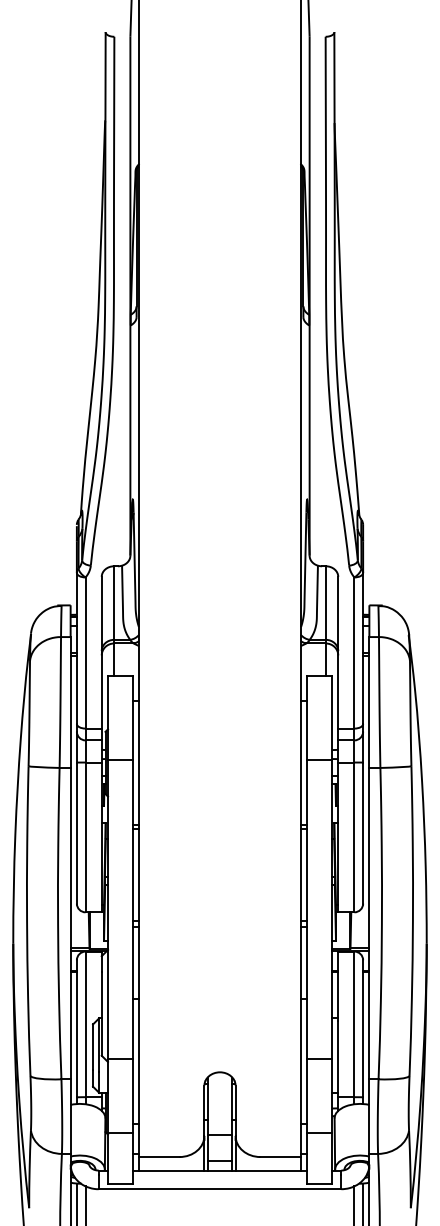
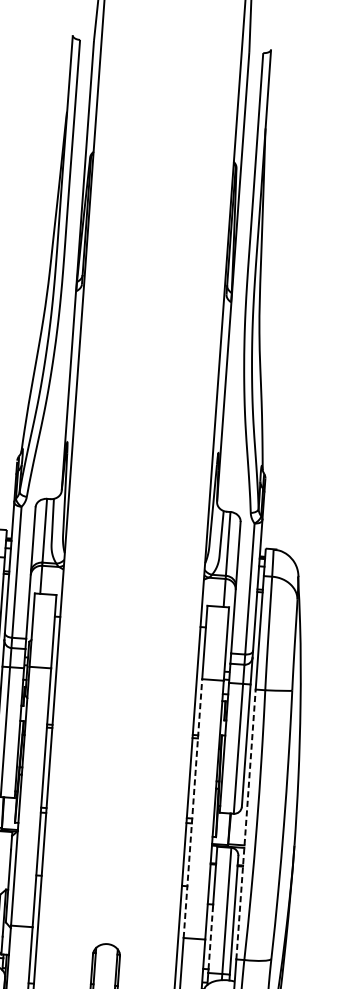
line: (307, 909) -> (193, 808), solid -> dashed
line: (369, 923) -> (246, 824), solid -> dashed
line: (338, 1057) -> (210, 938), solid -> dashed

